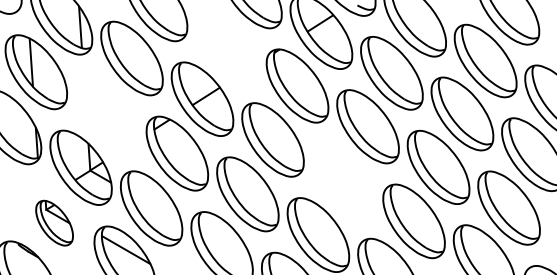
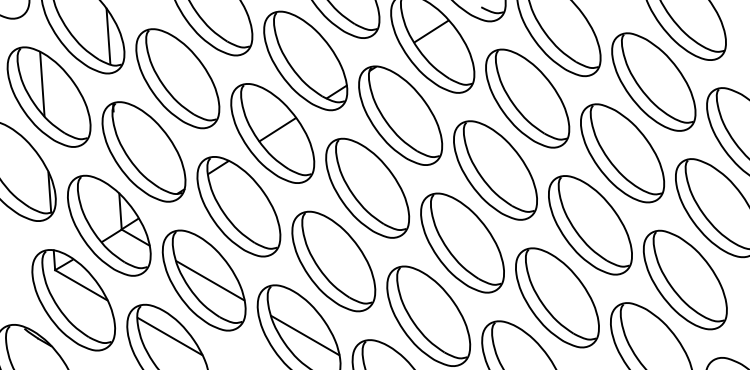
part: (226, 44) -> (305, 60), added
part: (106, 112) -> (143, 151), added
part: (343, 180) -> (462, 242), added
line: (156, 208) -> (210, 280), added
part: (54, 223) -> (73, 300), size x1.67
line: (226, 249) -> (305, 335), added

